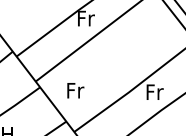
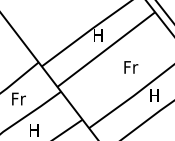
text: (85, 18) -> (98, 35), Fr -> H
text: (76, 90) -> (131, 67), moved
text: (155, 92) -> (155, 95), Fr -> H

